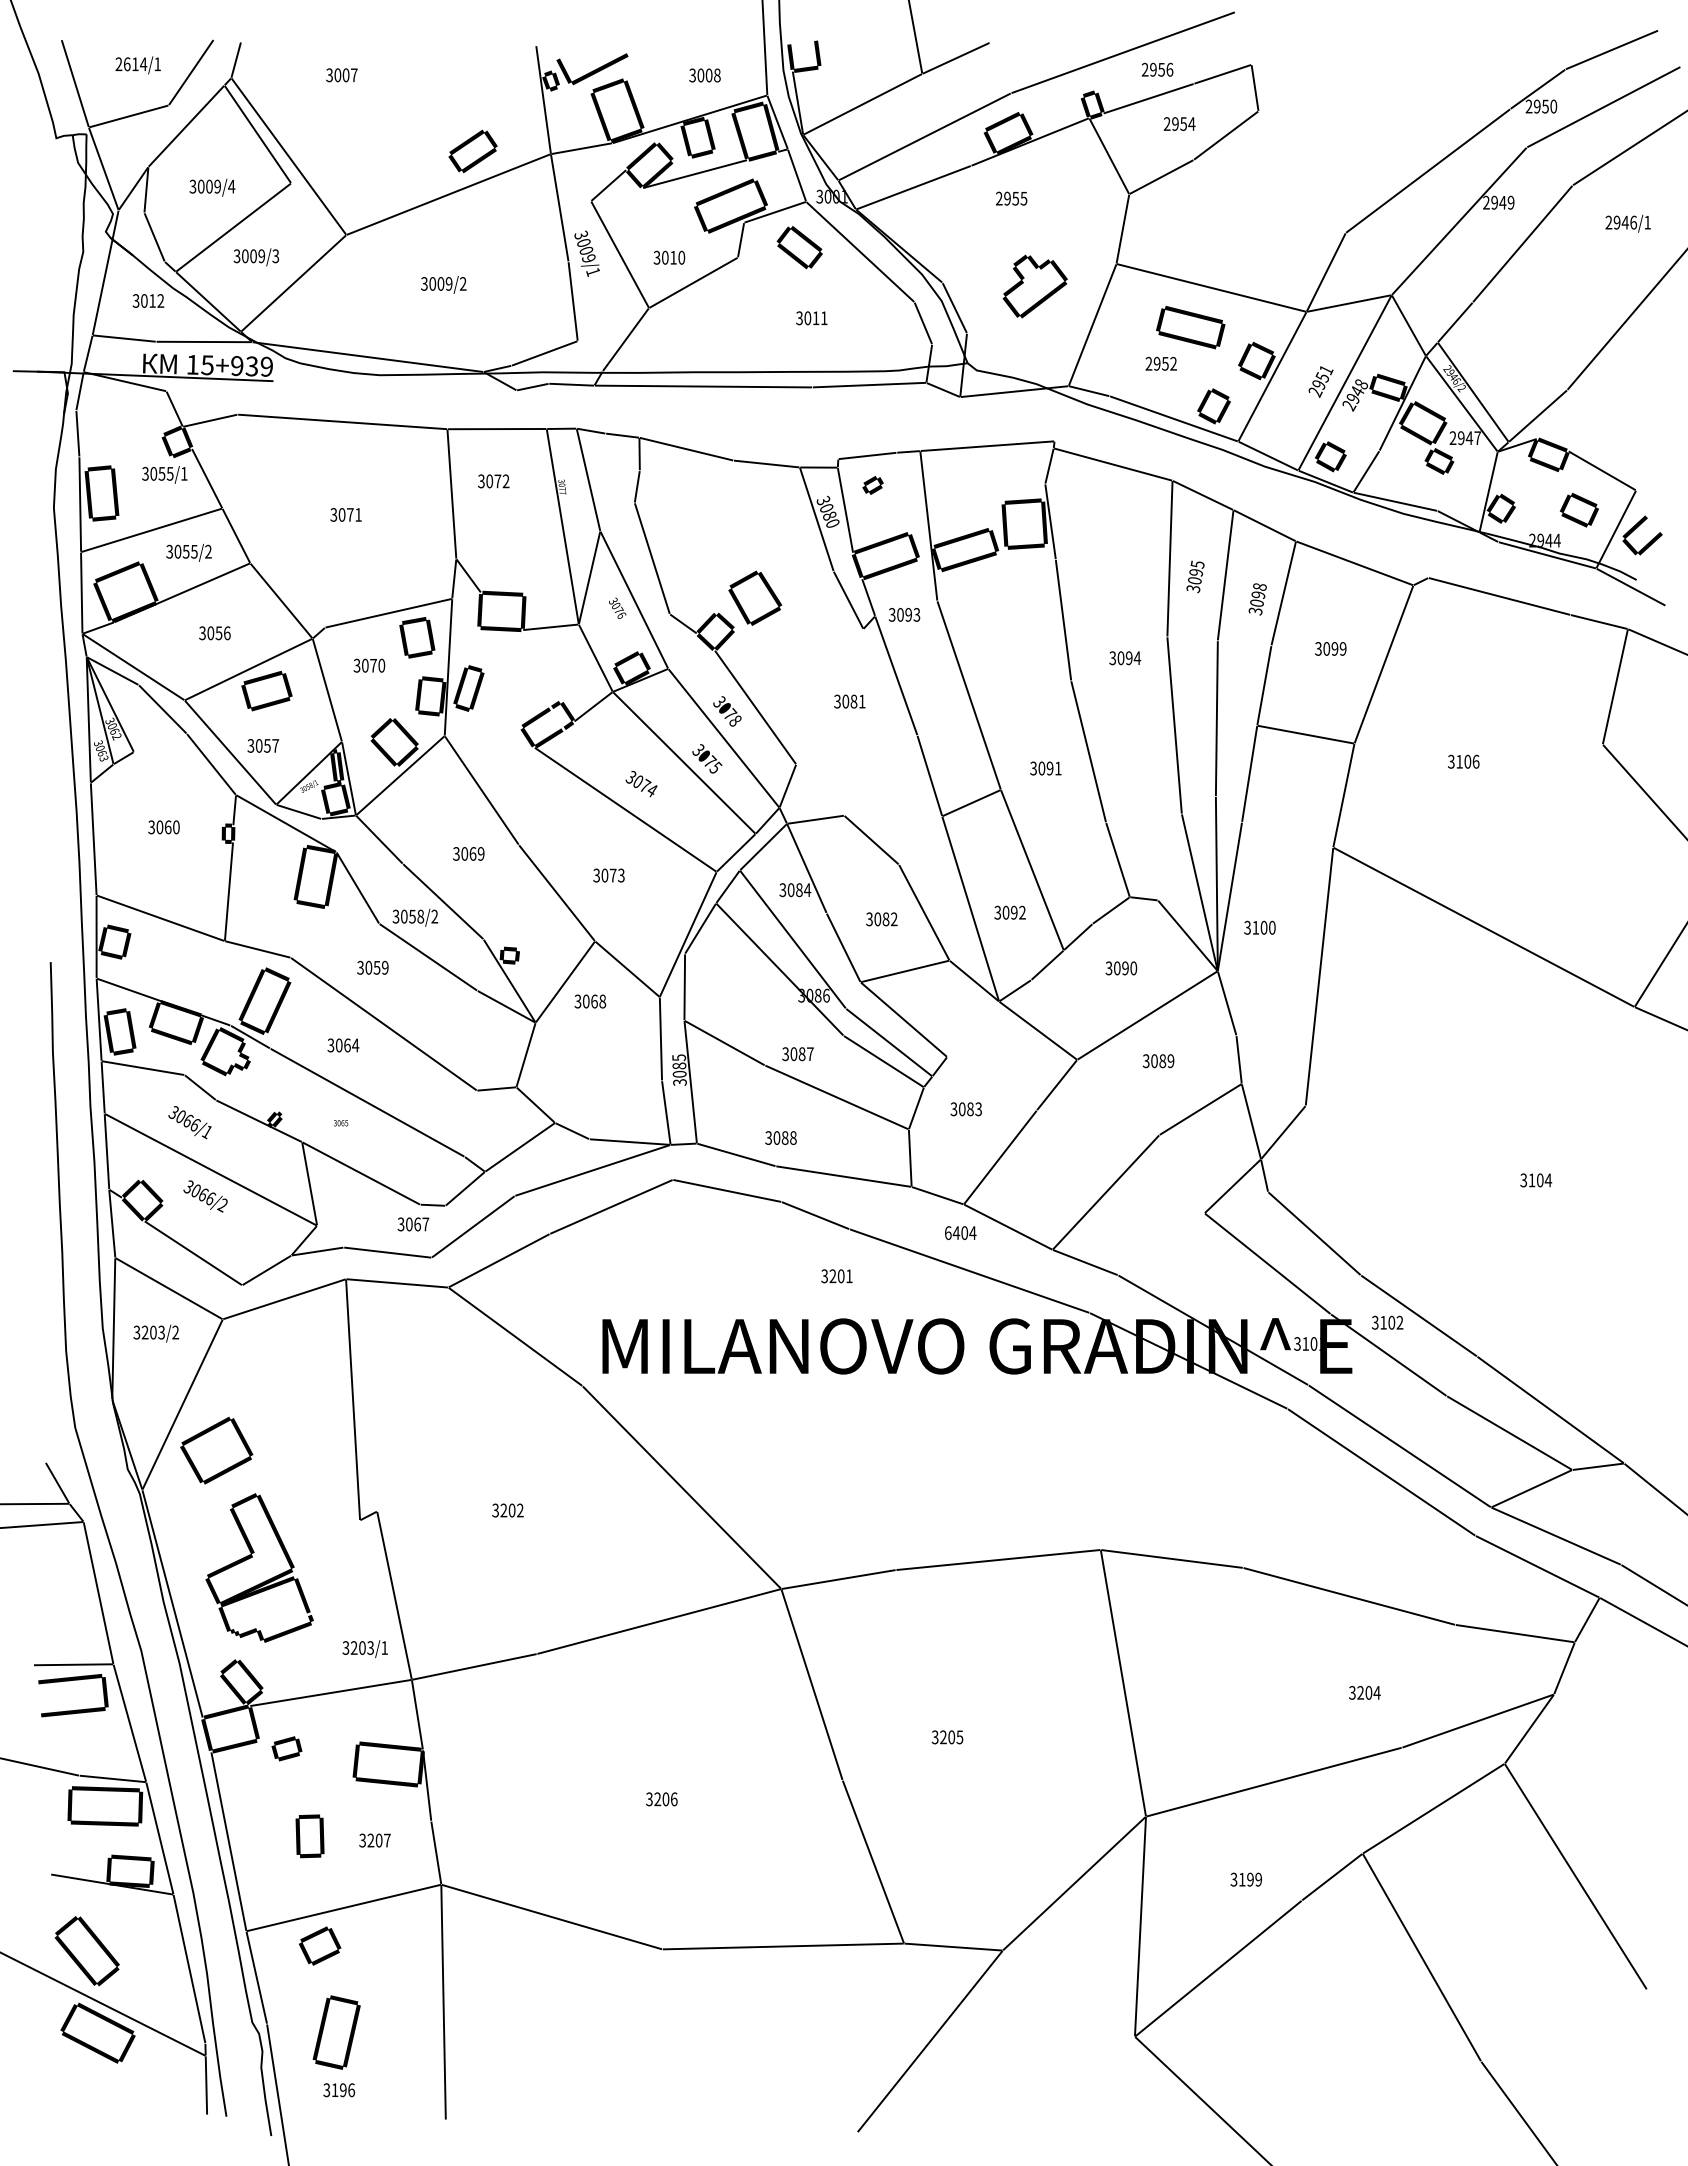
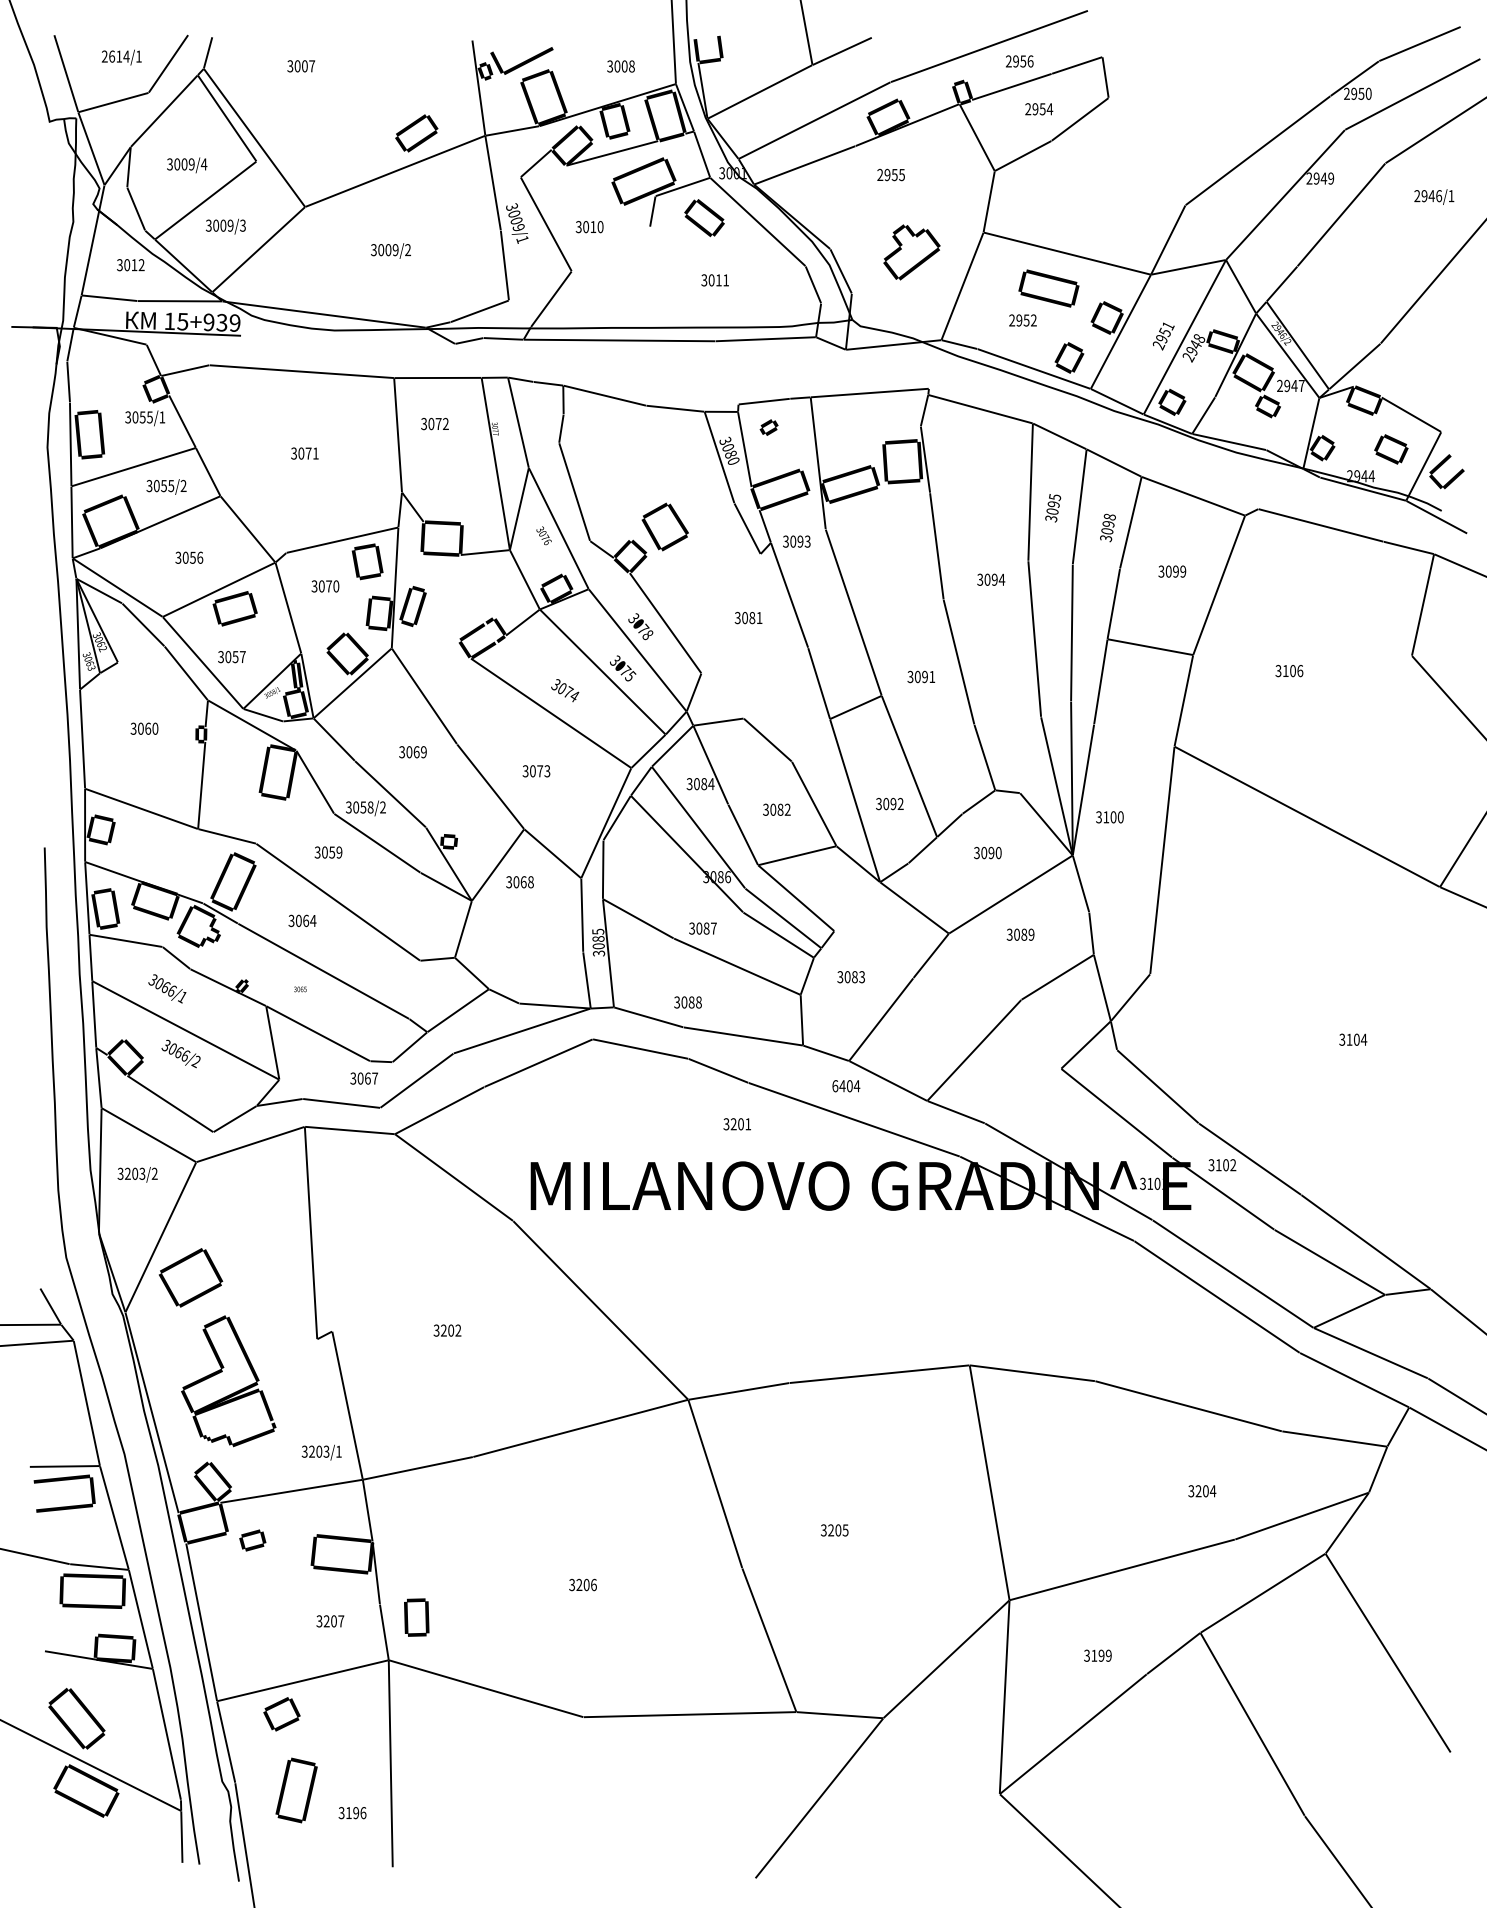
line: (693, 282) -> (610, 248), removed
part: (309, 1836) -> (416, 1617), moved
text: (338, 2090) -> (351, 1813), moved

